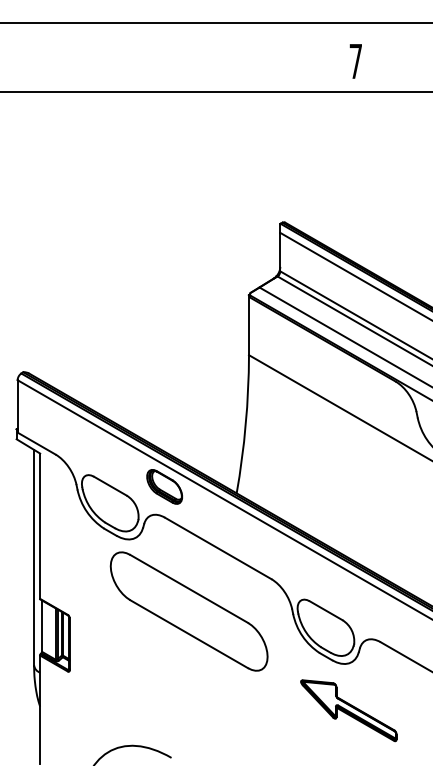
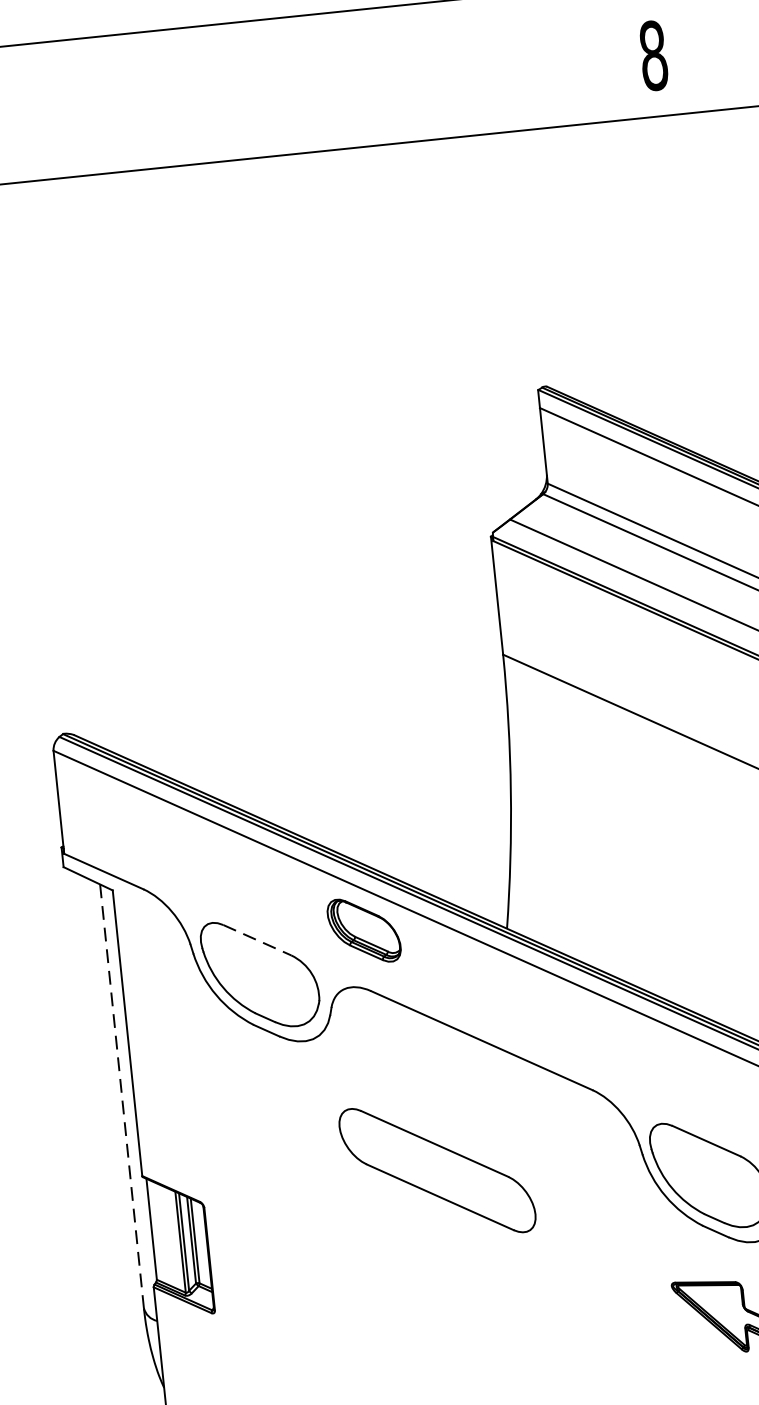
text: (355, 61) -> (652, 55), 7 -> 8
line: (110, 486) -> (257, 940), solid -> dashed
line: (34, 557) -> (122, 1095), solid -> dashed
part: (188, 611) -> (436, 1170), size x0.6

